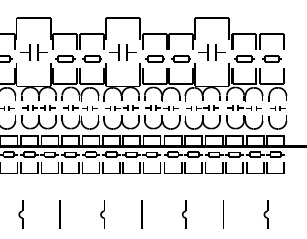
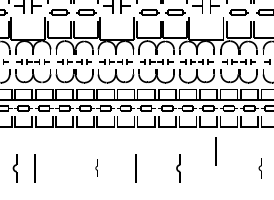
line: (59, 214) -> (34, 168), moved
part: (102, 214) -> (96, 168), size x0.6
line: (223, 214) -> (215, 151), moved
part: (265, 214) -> (259, 168), size x0.7

